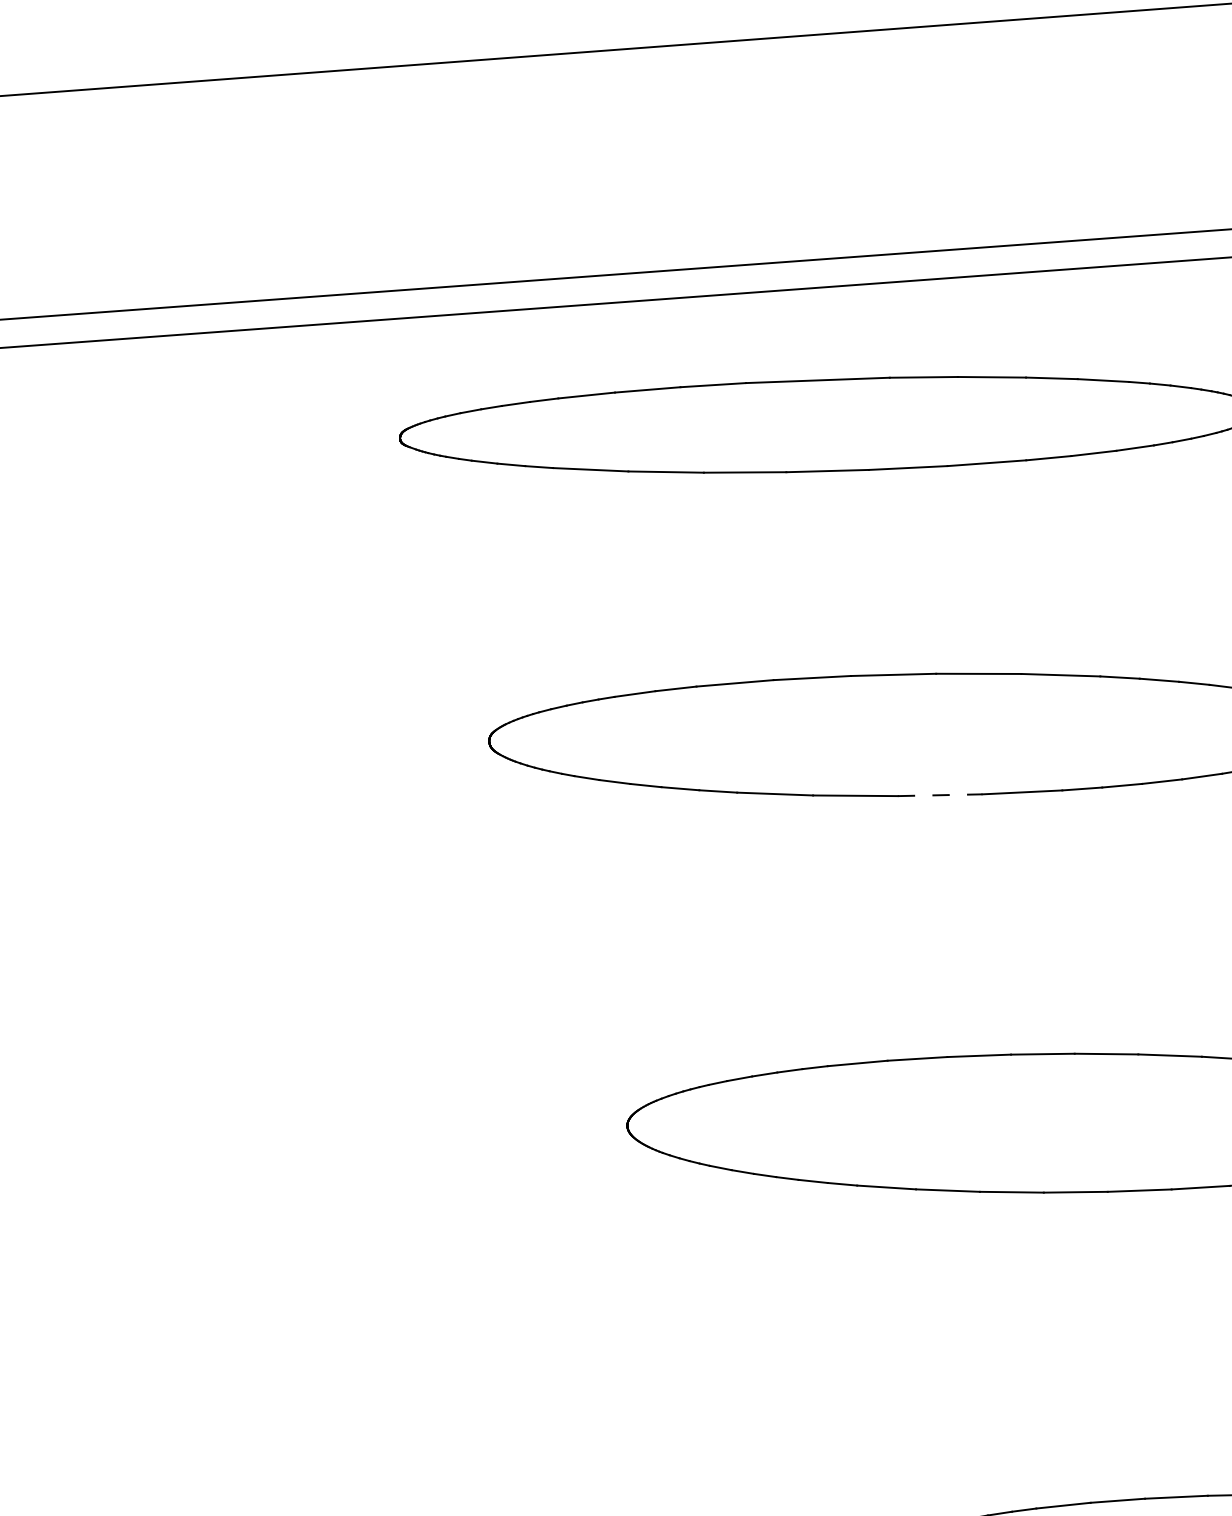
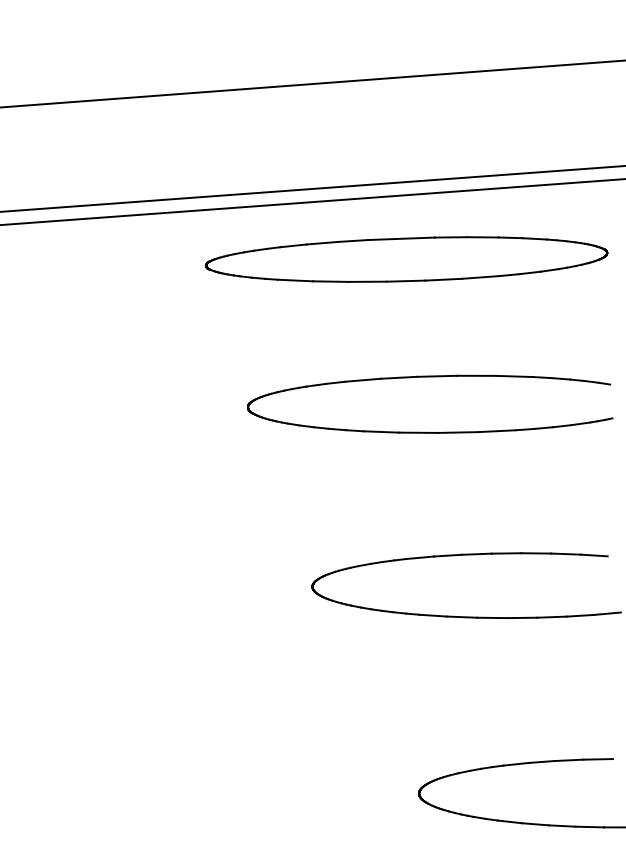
line: (939, 795) -> (458, 432), dashed -> solid

